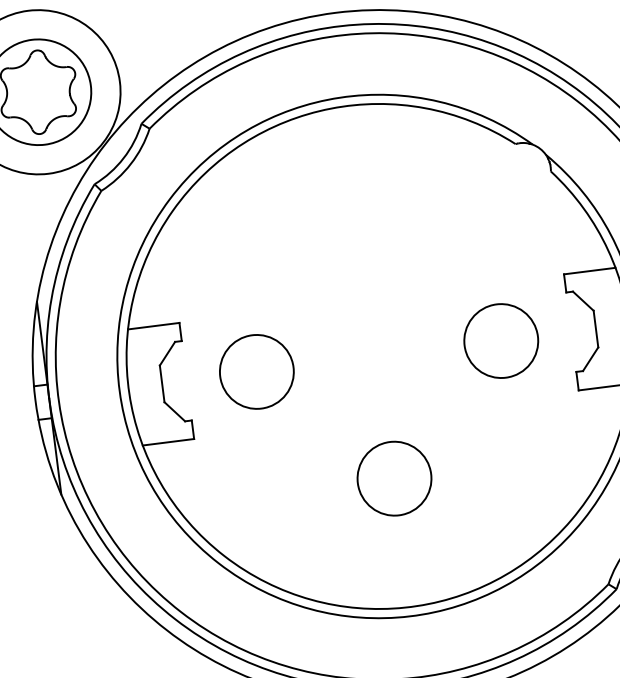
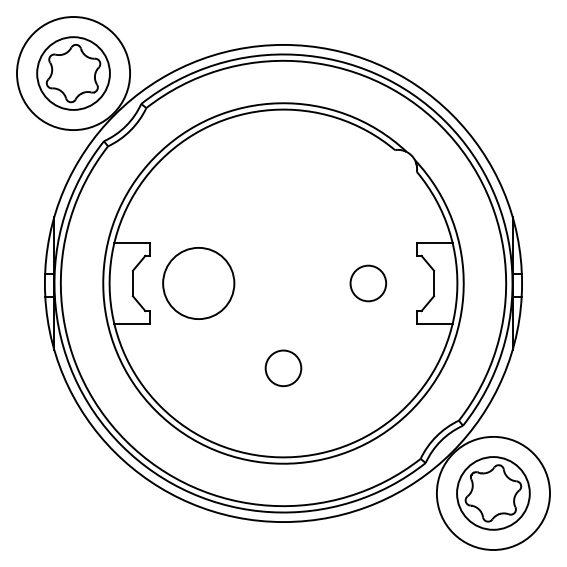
circle: (501, 341) -> (368, 283), size x0.7
circle: (256, 371) -> (198, 283), size x1.4
circle: (394, 478) -> (283, 368), size x0.7

